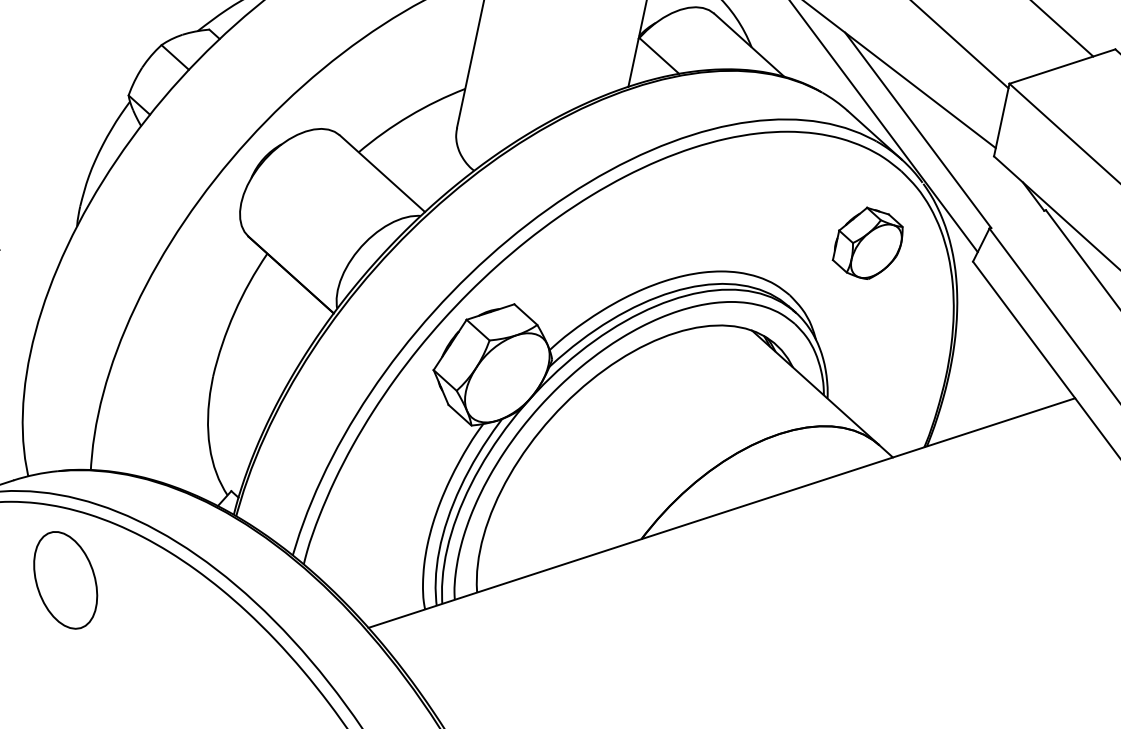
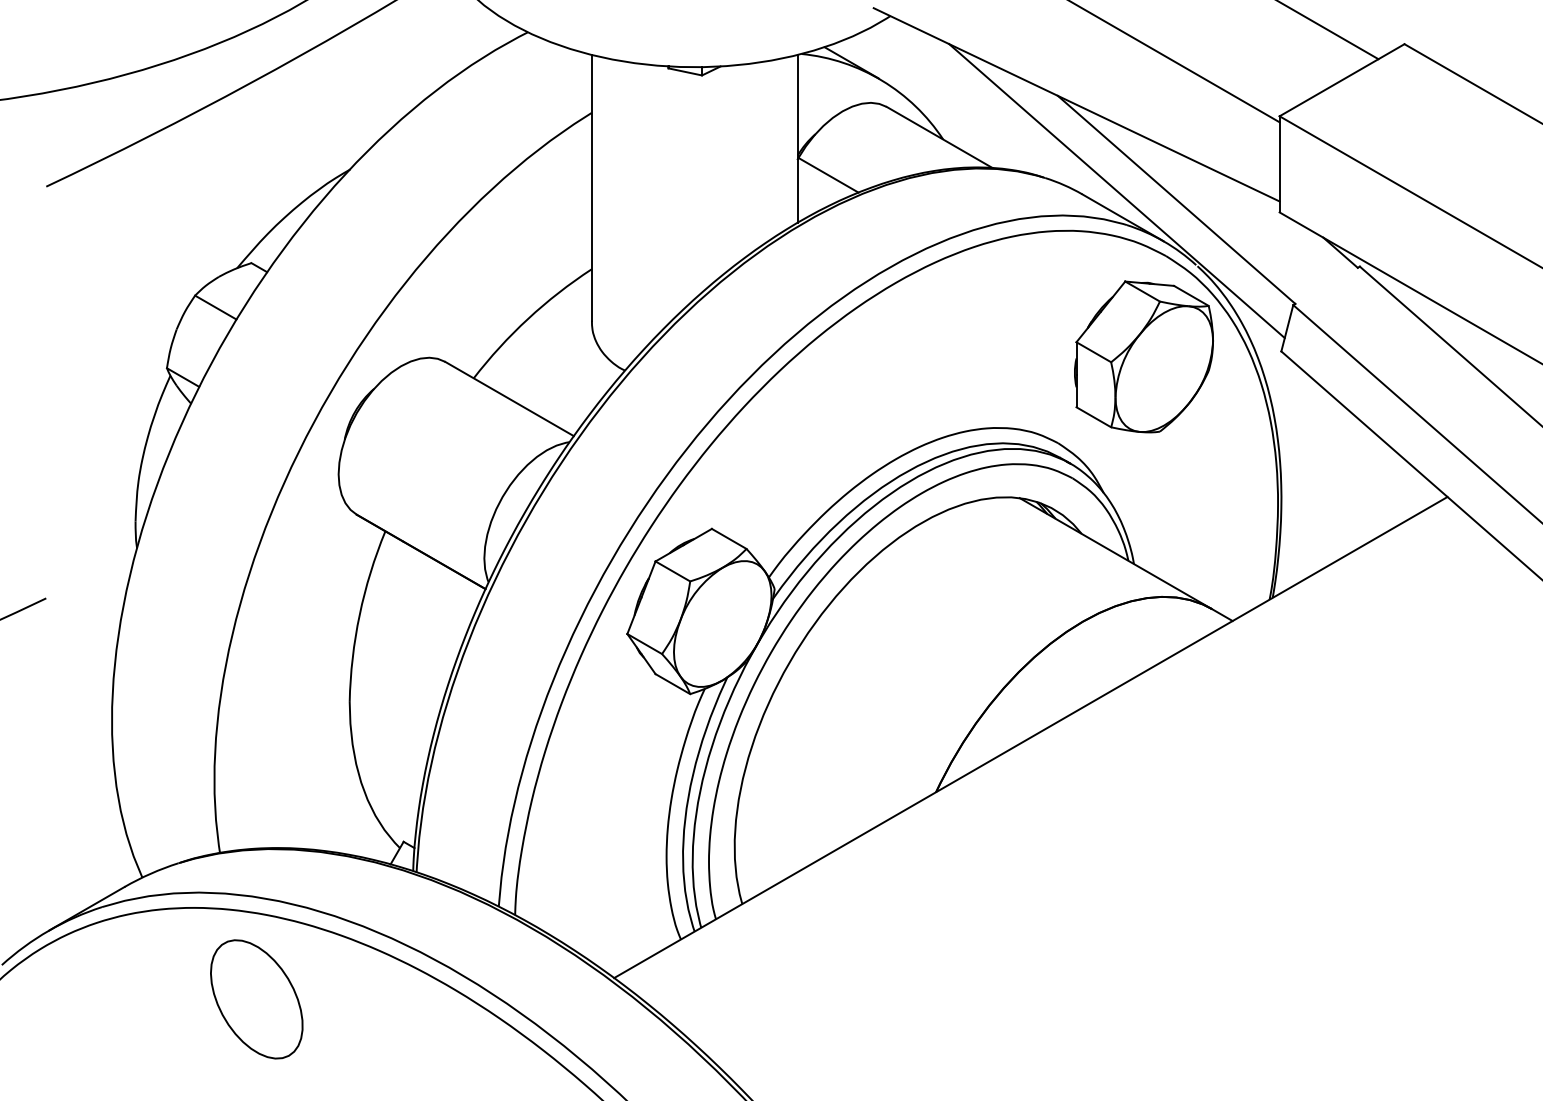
part: (868, 243) -> (1143, 356), size x1.67
part: (65, 580) -> (256, 999), moved

